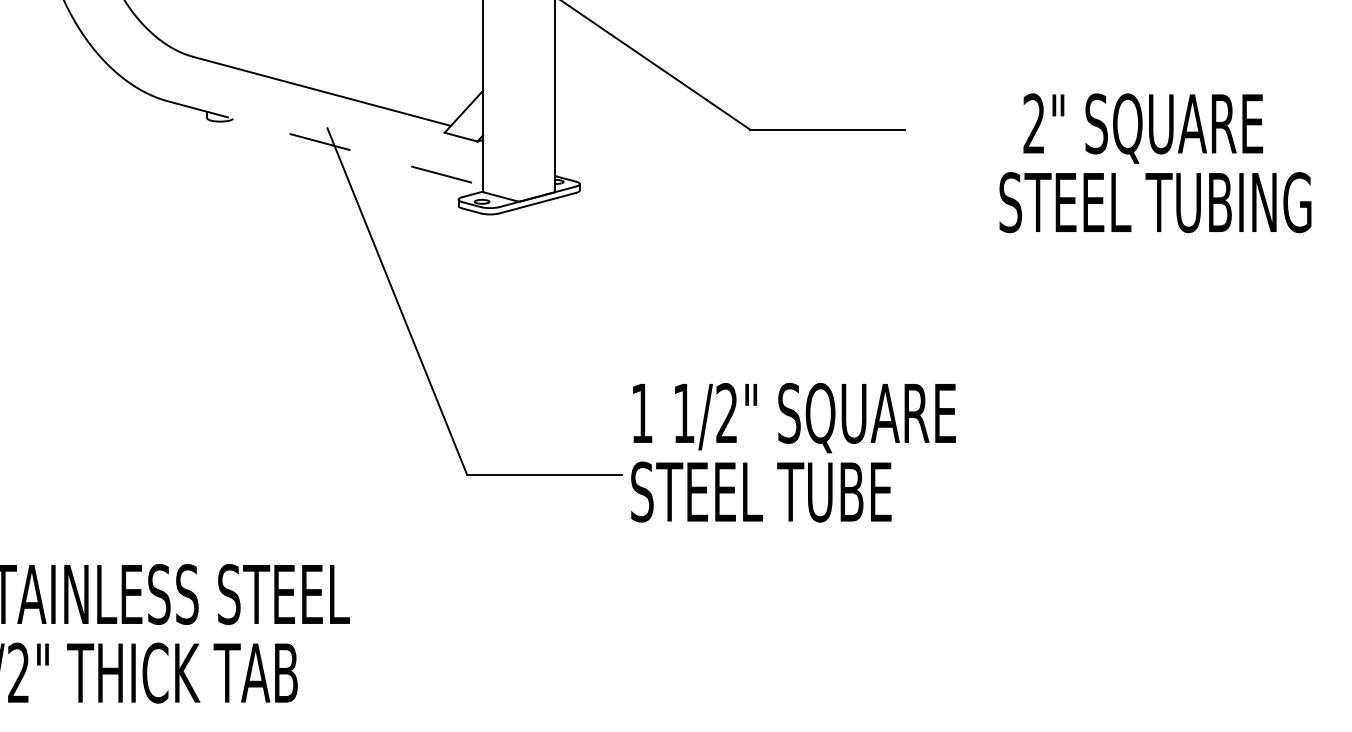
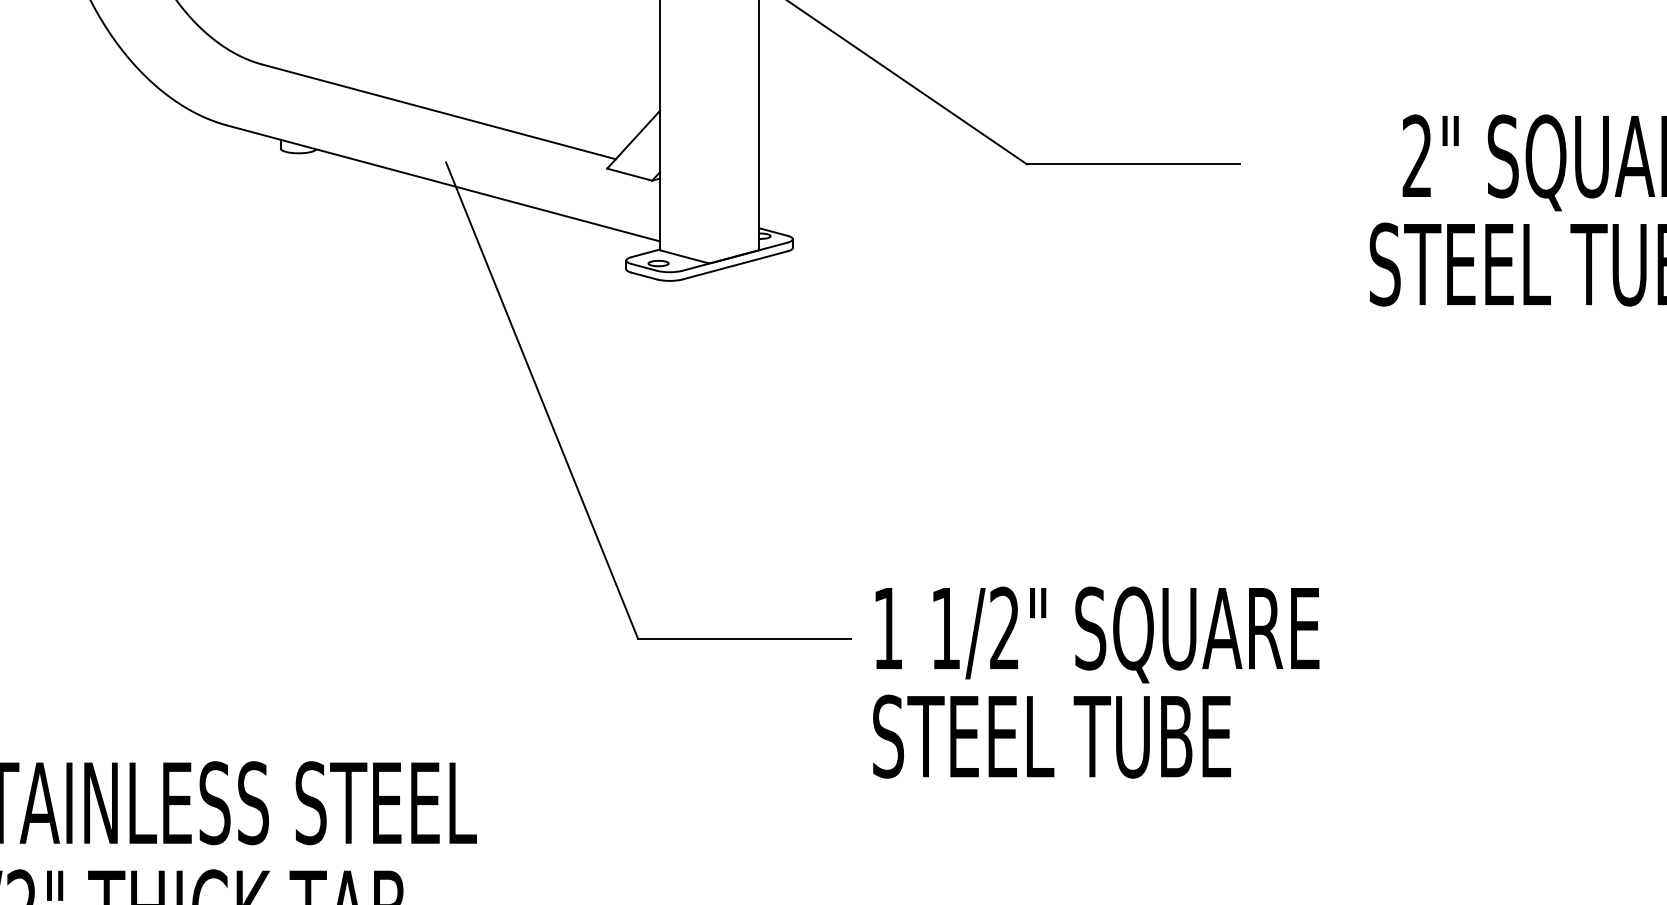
line: (326, 143) -> (444, 183), dashed -> solid
text: (793, 452) -> (1096, 682), moved

